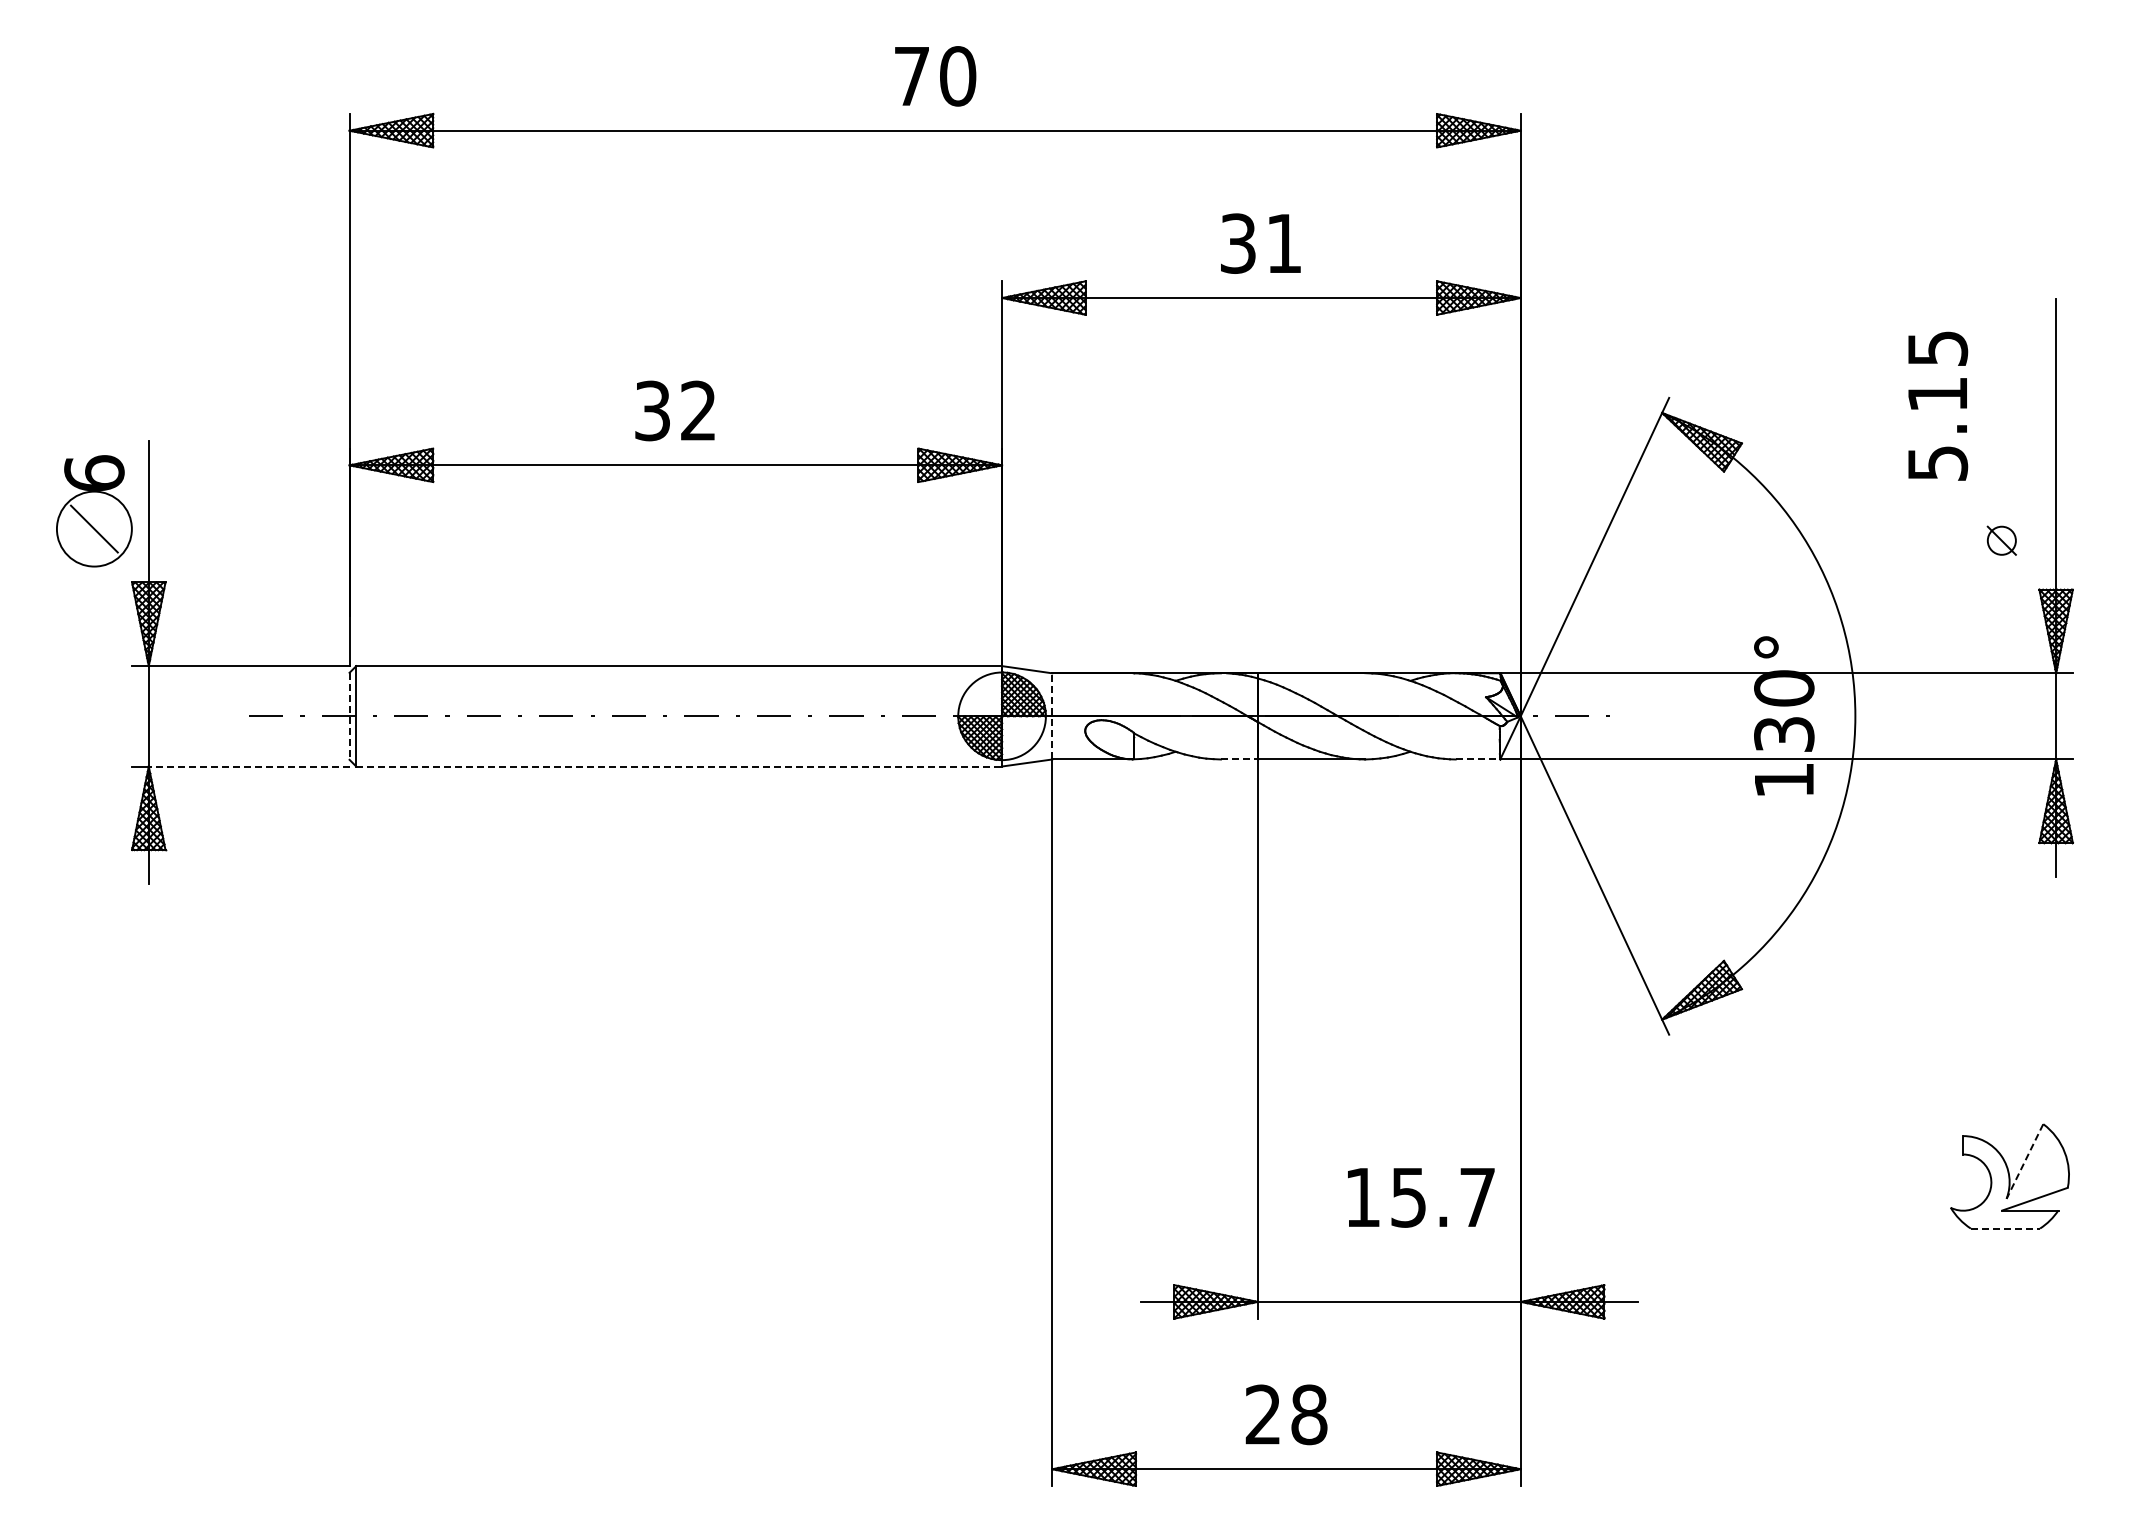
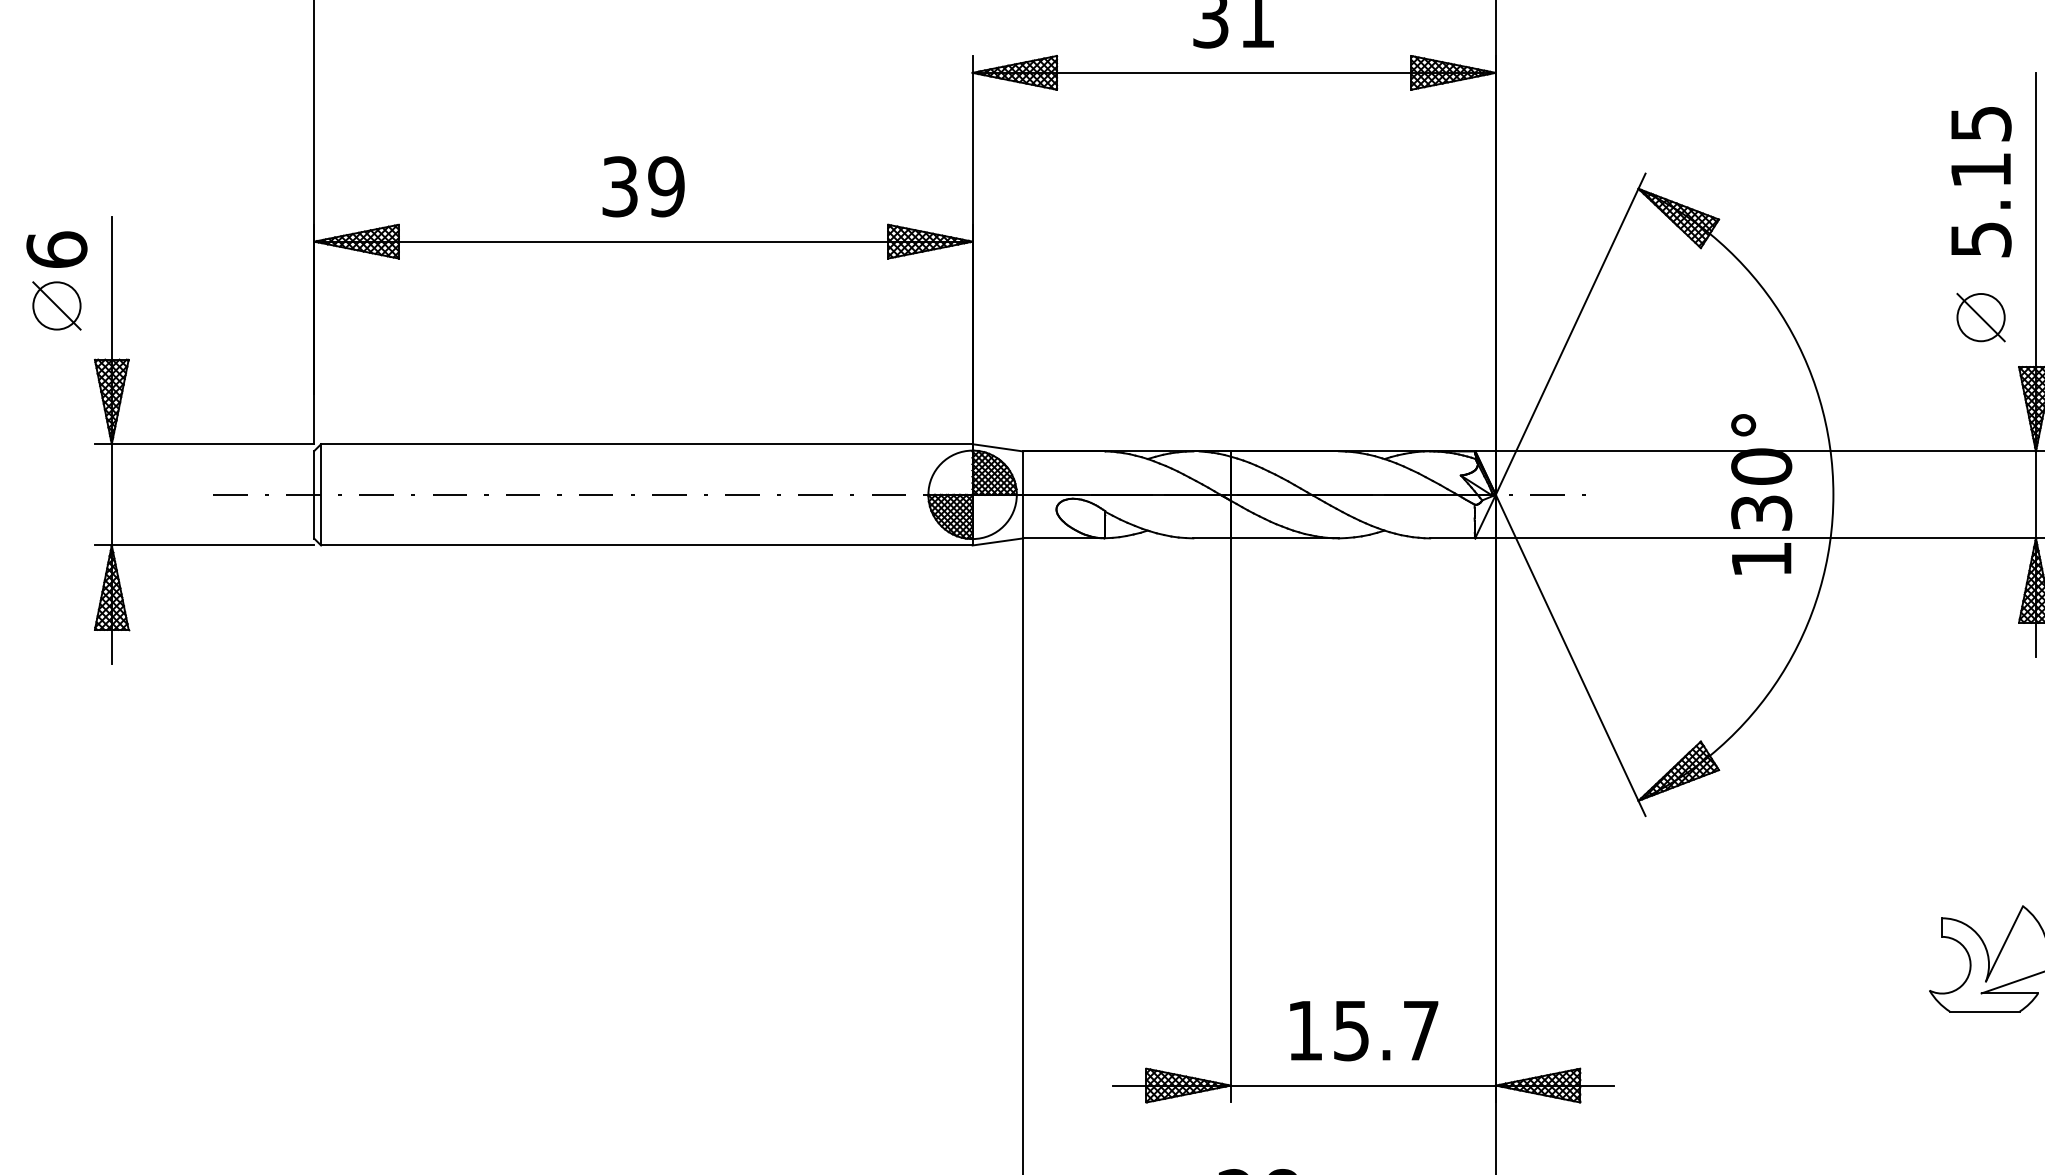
text: (1938, 405) -> (1981, 181), moved
text: (698, 410) -> (666, 186), 32 -> 39
circle: (94, 528) -> (57, 305), size x0.62
part: (2001, 540) -> (1980, 317), size x1.67
line: (1052, 715) -> (1023, 494), dashed -> solid
line: (349, 716) -> (314, 495), dashed -> solid
line: (1239, 759) -> (1212, 538), dashed -> solid
line: (1478, 759) -> (1453, 538), dashed -> solid
line: (248, 766) -> (212, 545), dashed -> solid
line: (679, 766) -> (647, 545), dashed -> solid
line: (2024, 1161) -> (2004, 943), dashed -> solid
text: (1421, 1197) -> (1364, 1030), moved
line: (2005, 1228) -> (1984, 1011), dashed -> solid

